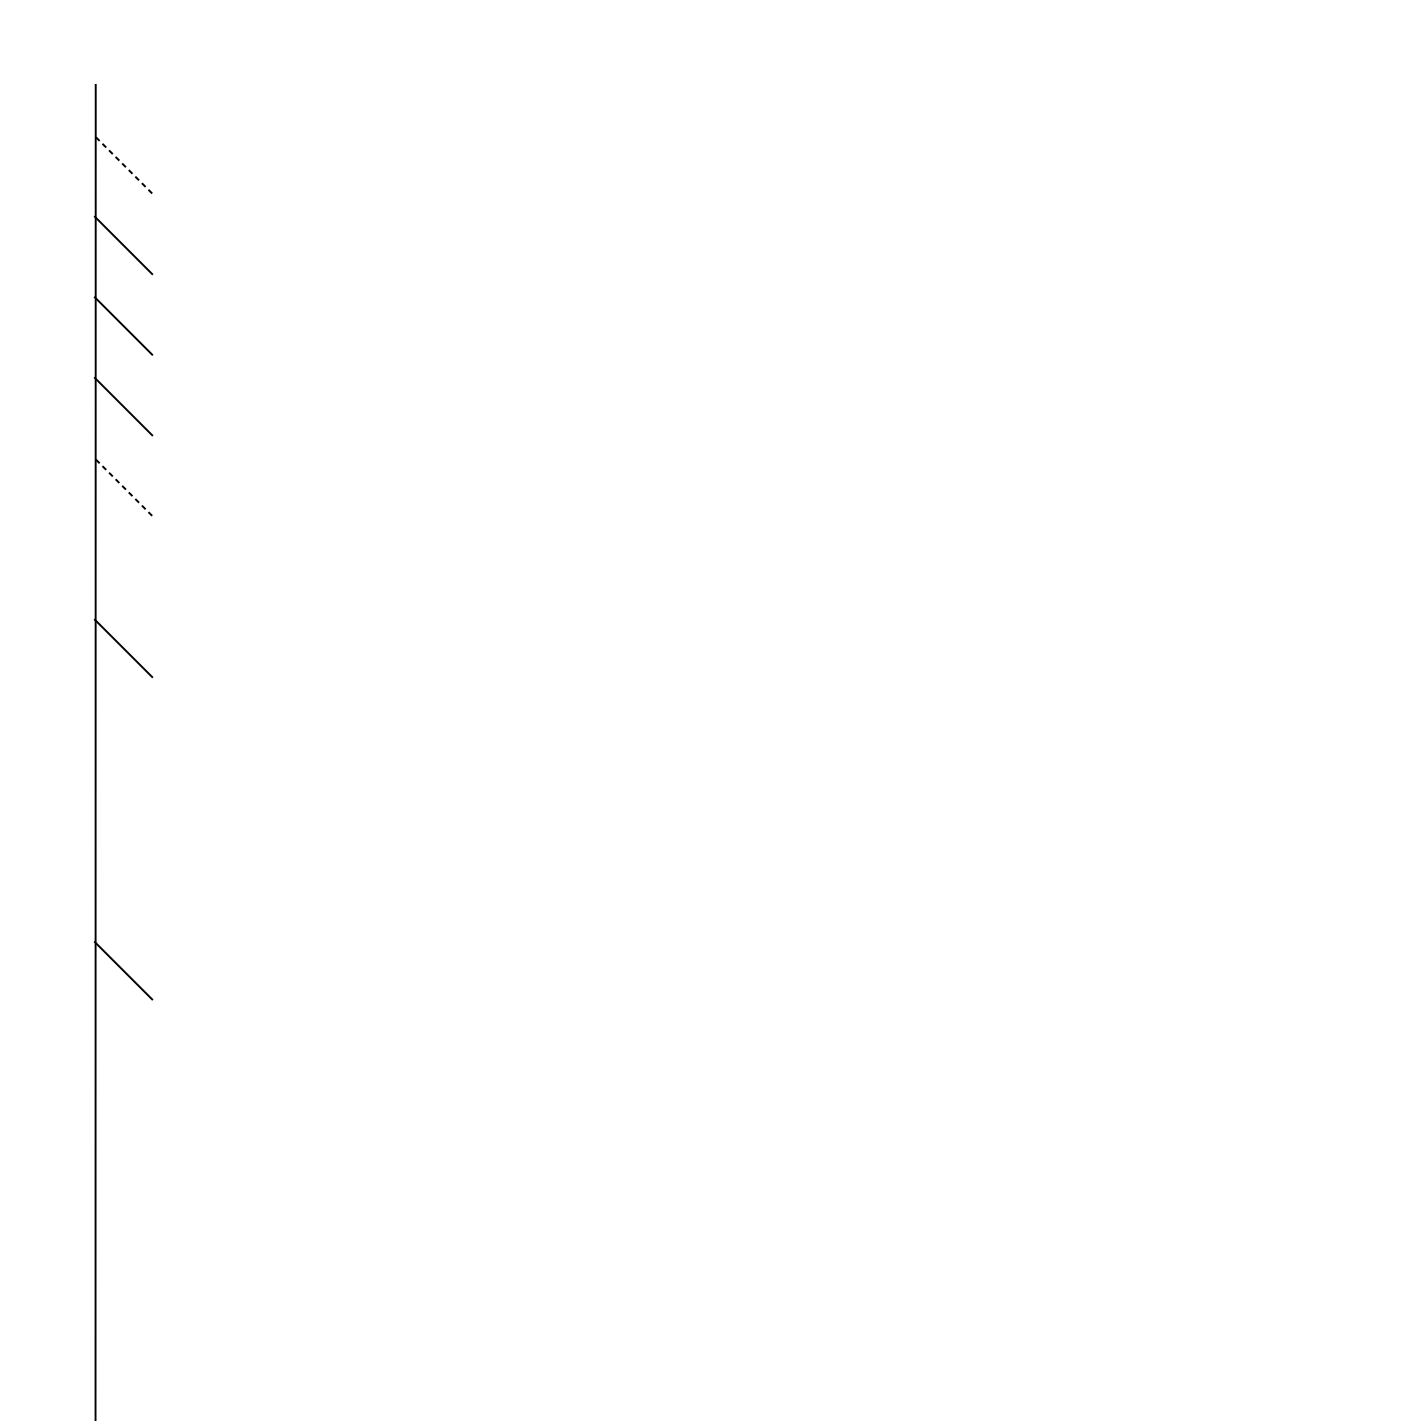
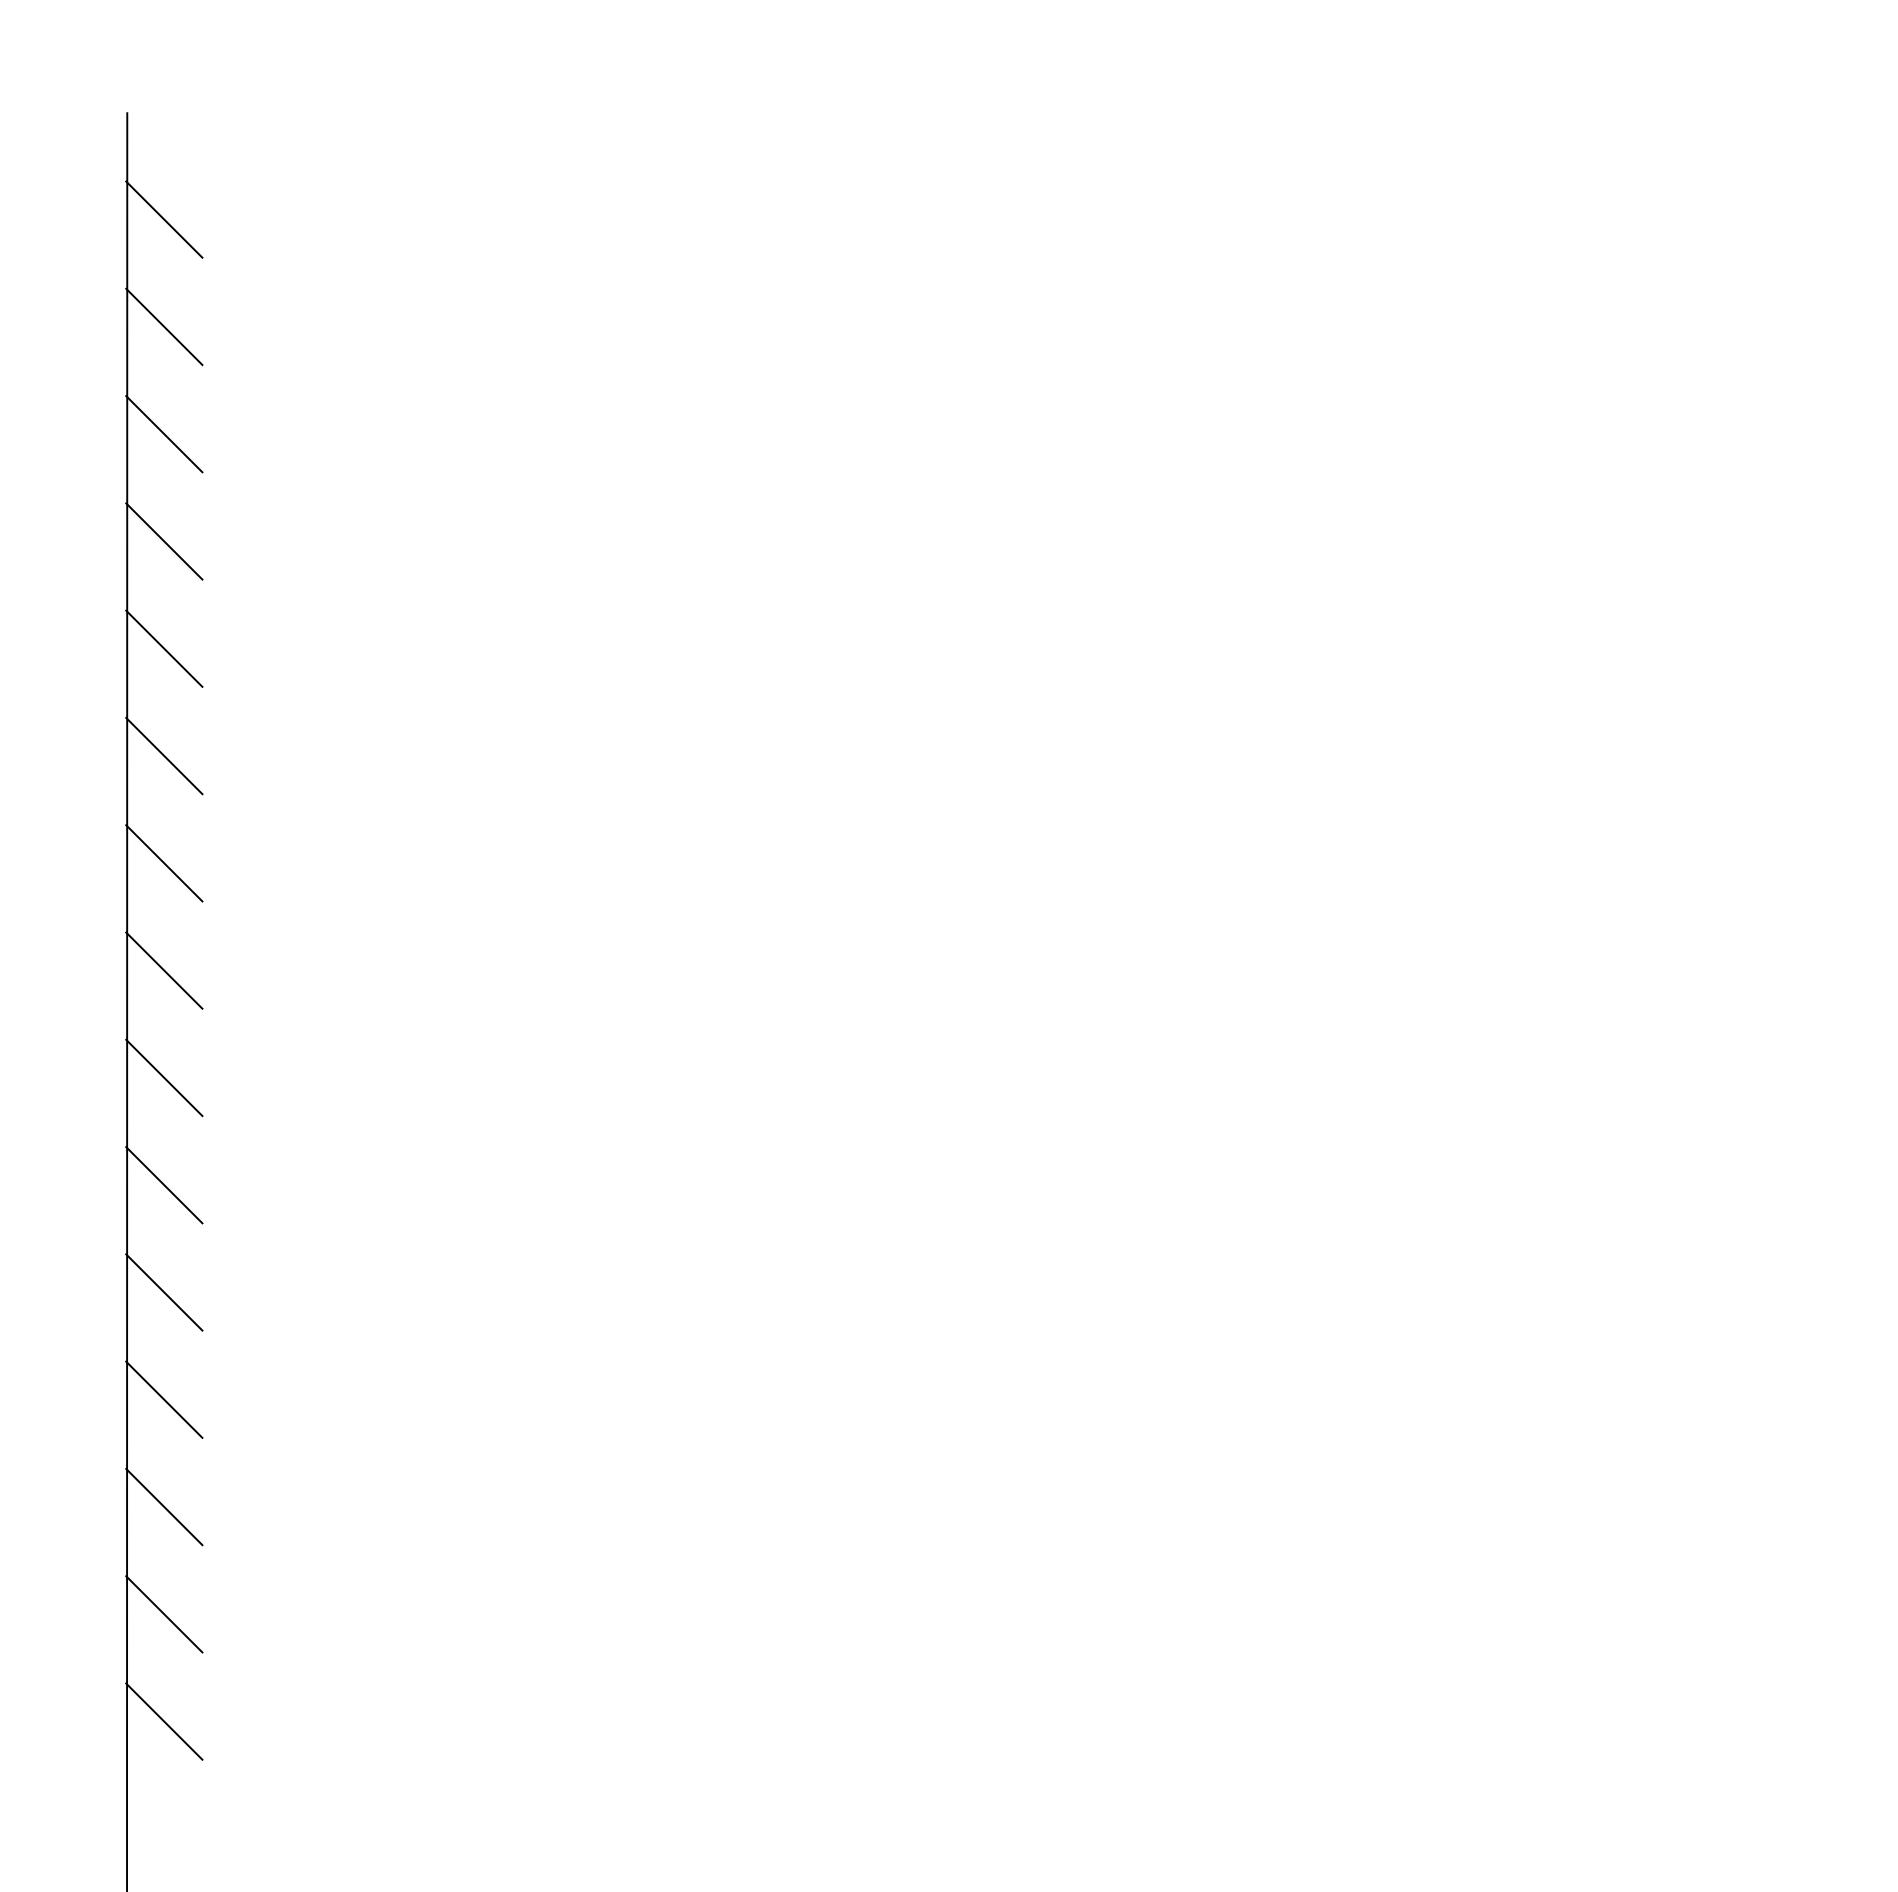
line: (123, 164) -> (164, 219), dashed -> solid
line: (123, 487) -> (164, 648), dashed -> solid
line: (123, 567) -> (164, 755), added
line: (123, 728) -> (164, 970), added
line: (123, 809) -> (164, 1077), added
line: (123, 890) -> (164, 1185), added
line: (123, 1051) -> (164, 1399), added
line: (123, 1131) -> (164, 1506), added
line: (123, 1212) -> (164, 1614), added
line: (123, 1293) -> (164, 1721), added

